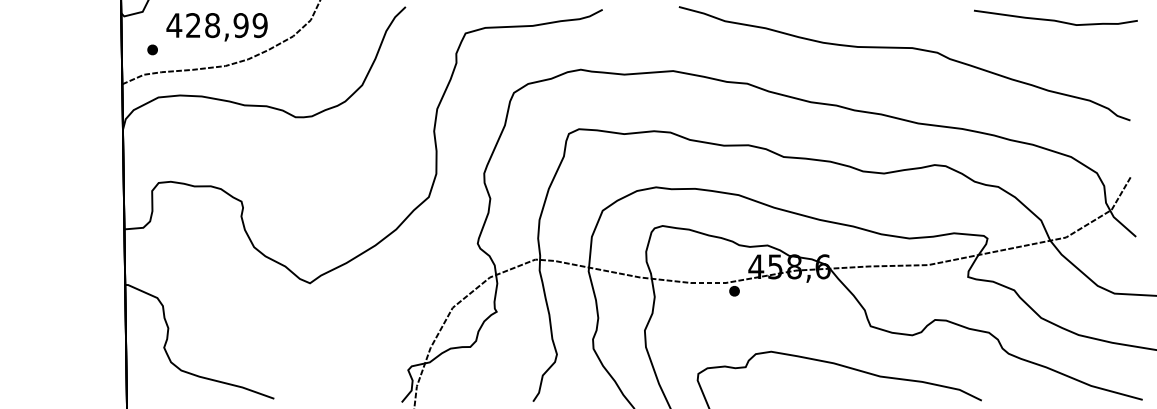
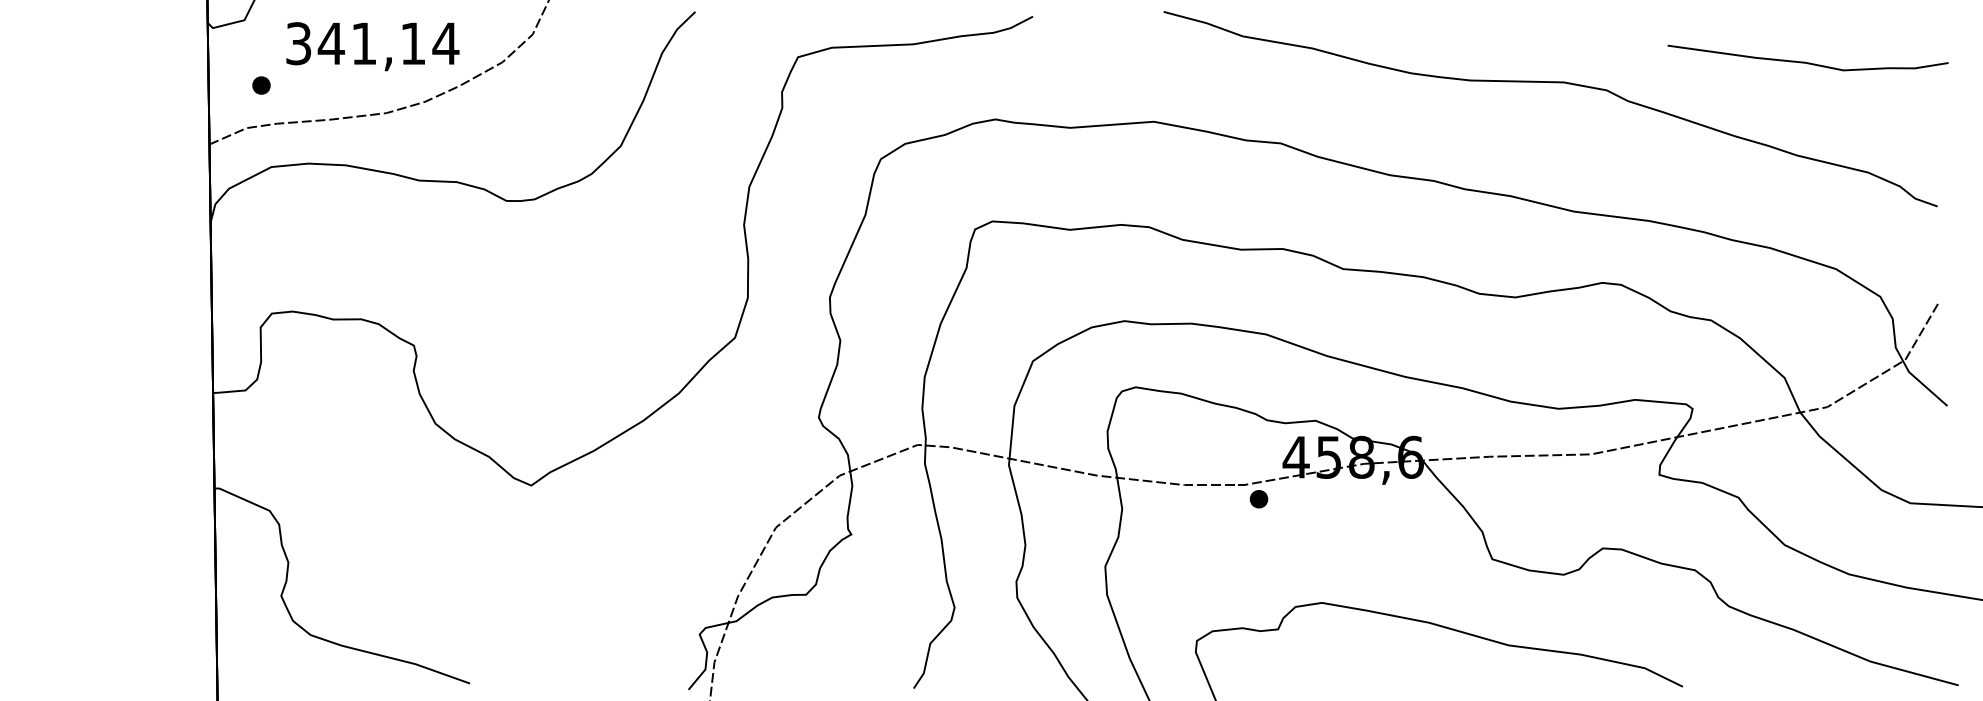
curve: (1054, 19) -> (1805, 60), moved
text: (217, 25) -> (372, 43), 428,99 -> 341,14

